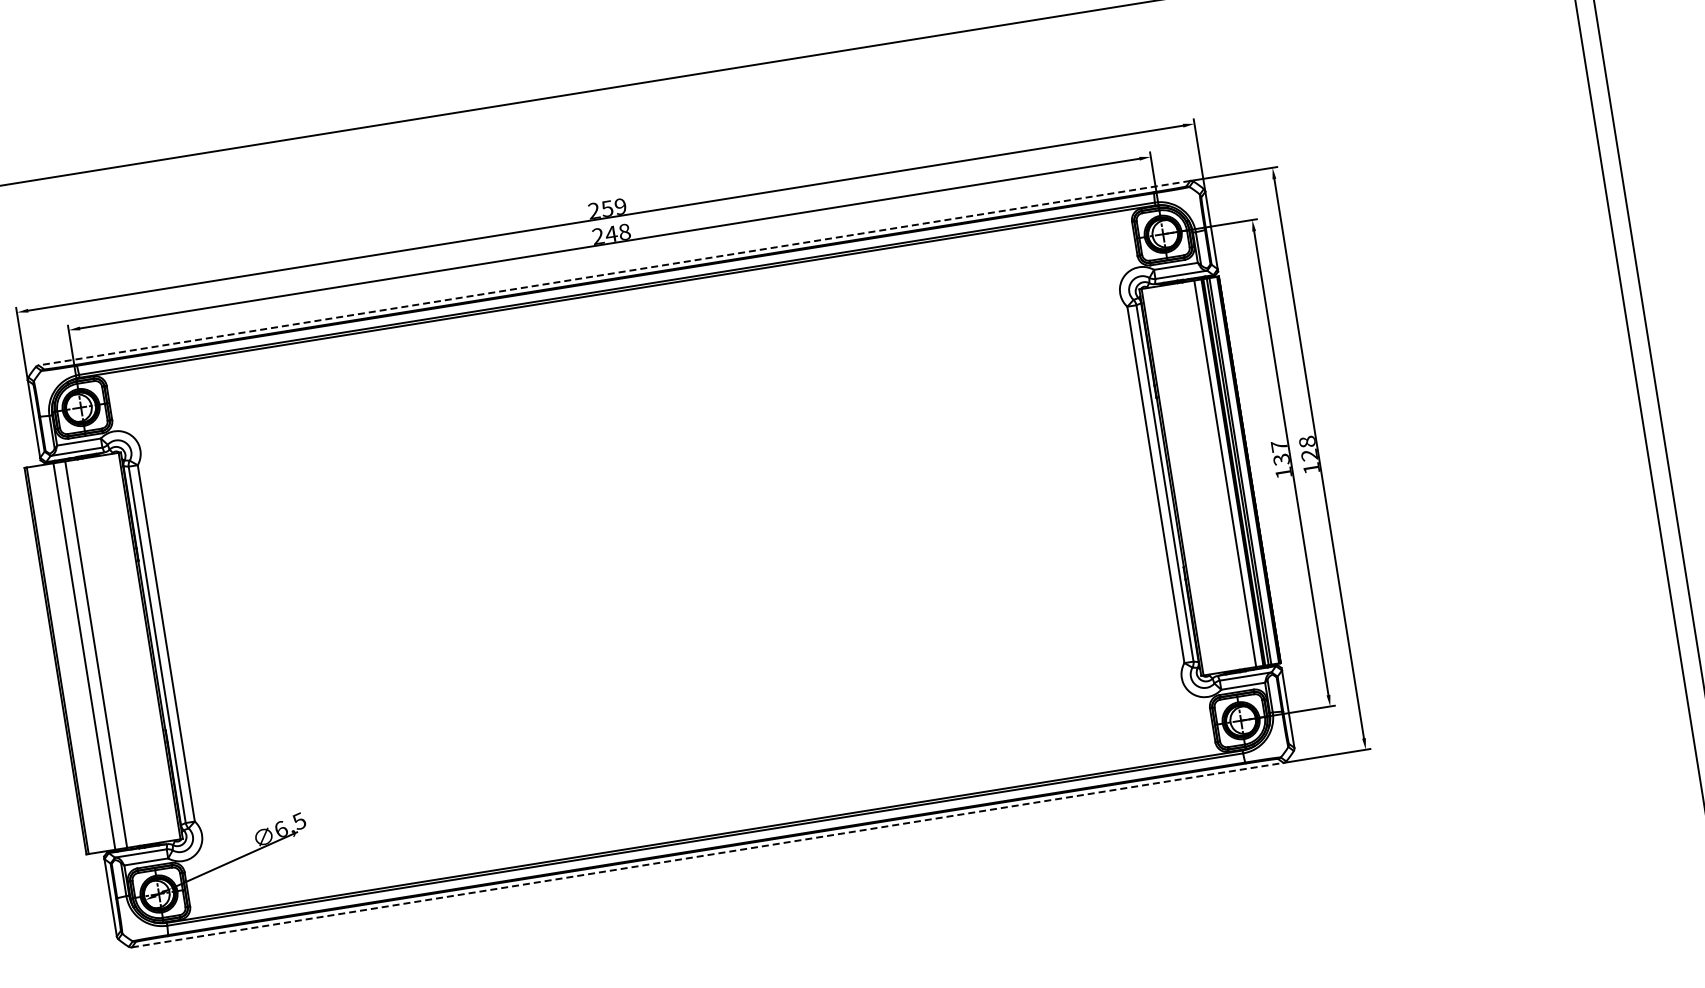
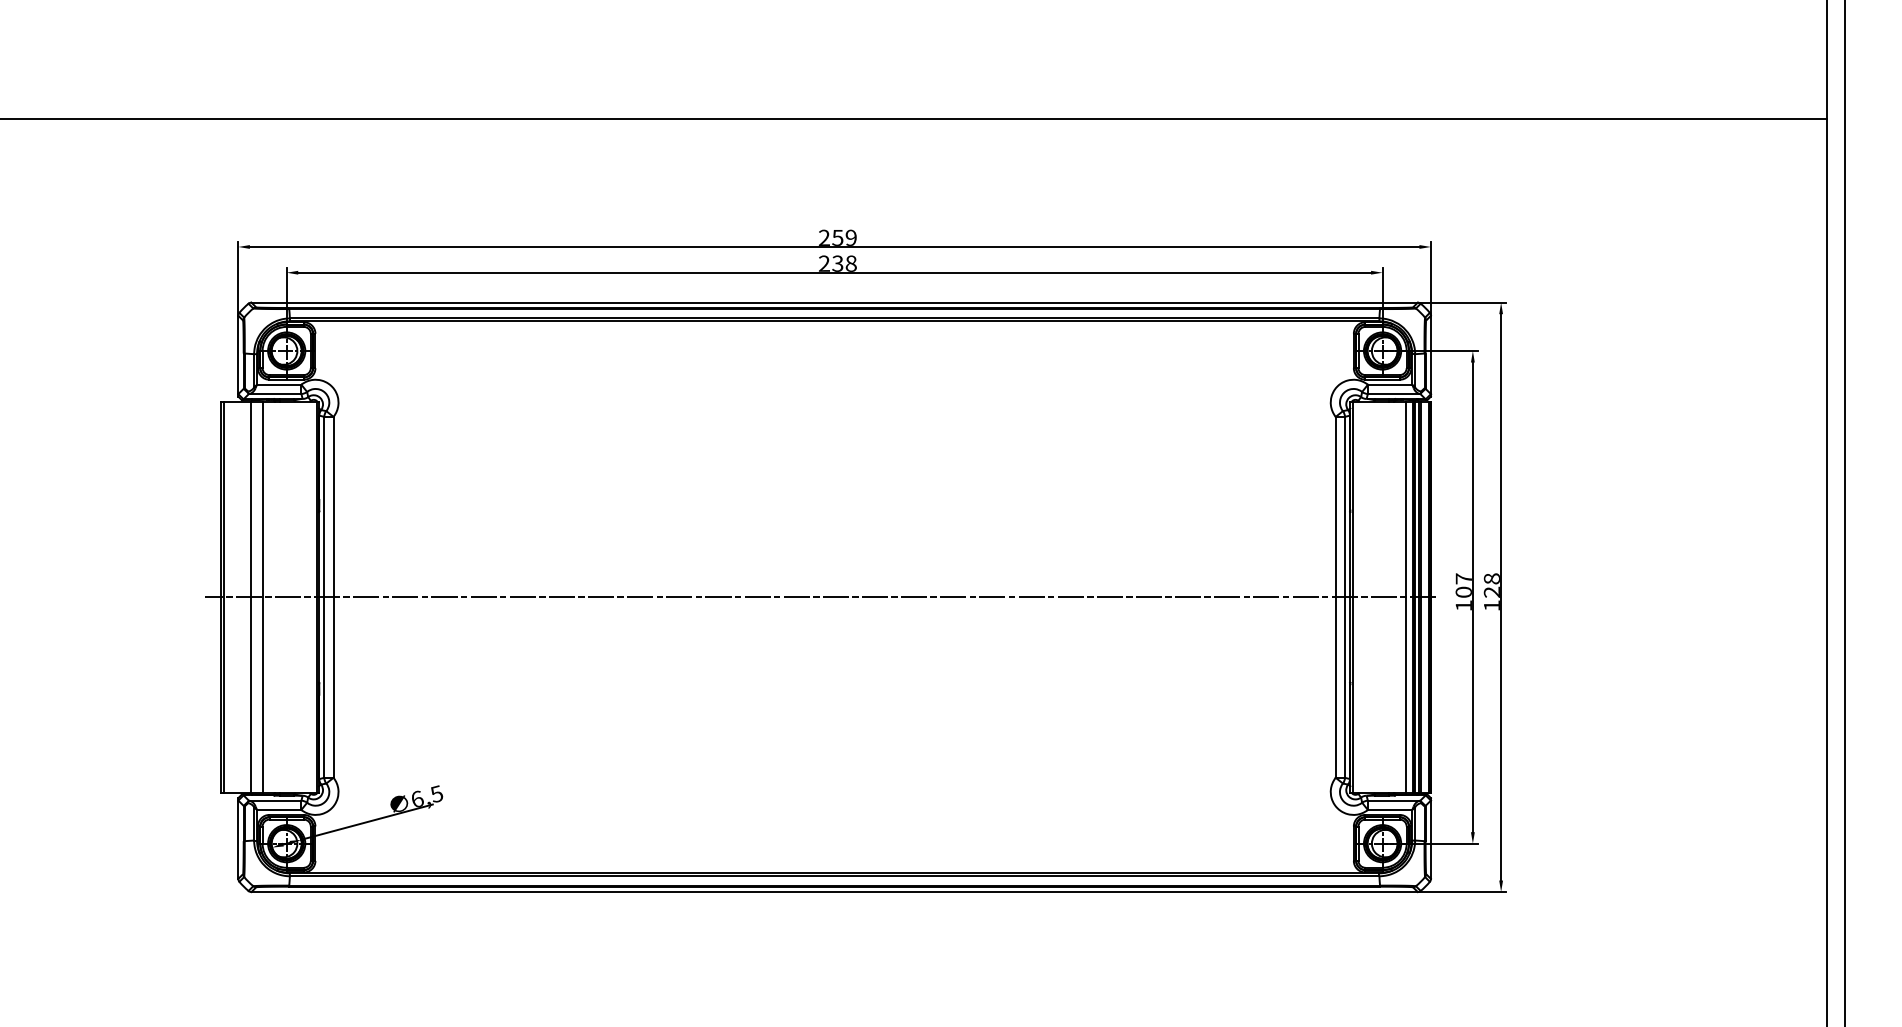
text: (611, 234) -> (837, 263), 248 -> 238
line: (614, 273) -> (834, 302), dashed -> solid
text: (1281, 458) -> (1463, 591), 137 -> 107
line: (647, 566) -> (820, 597), added
line: (708, 855) -> (835, 892), dashed -> solid

